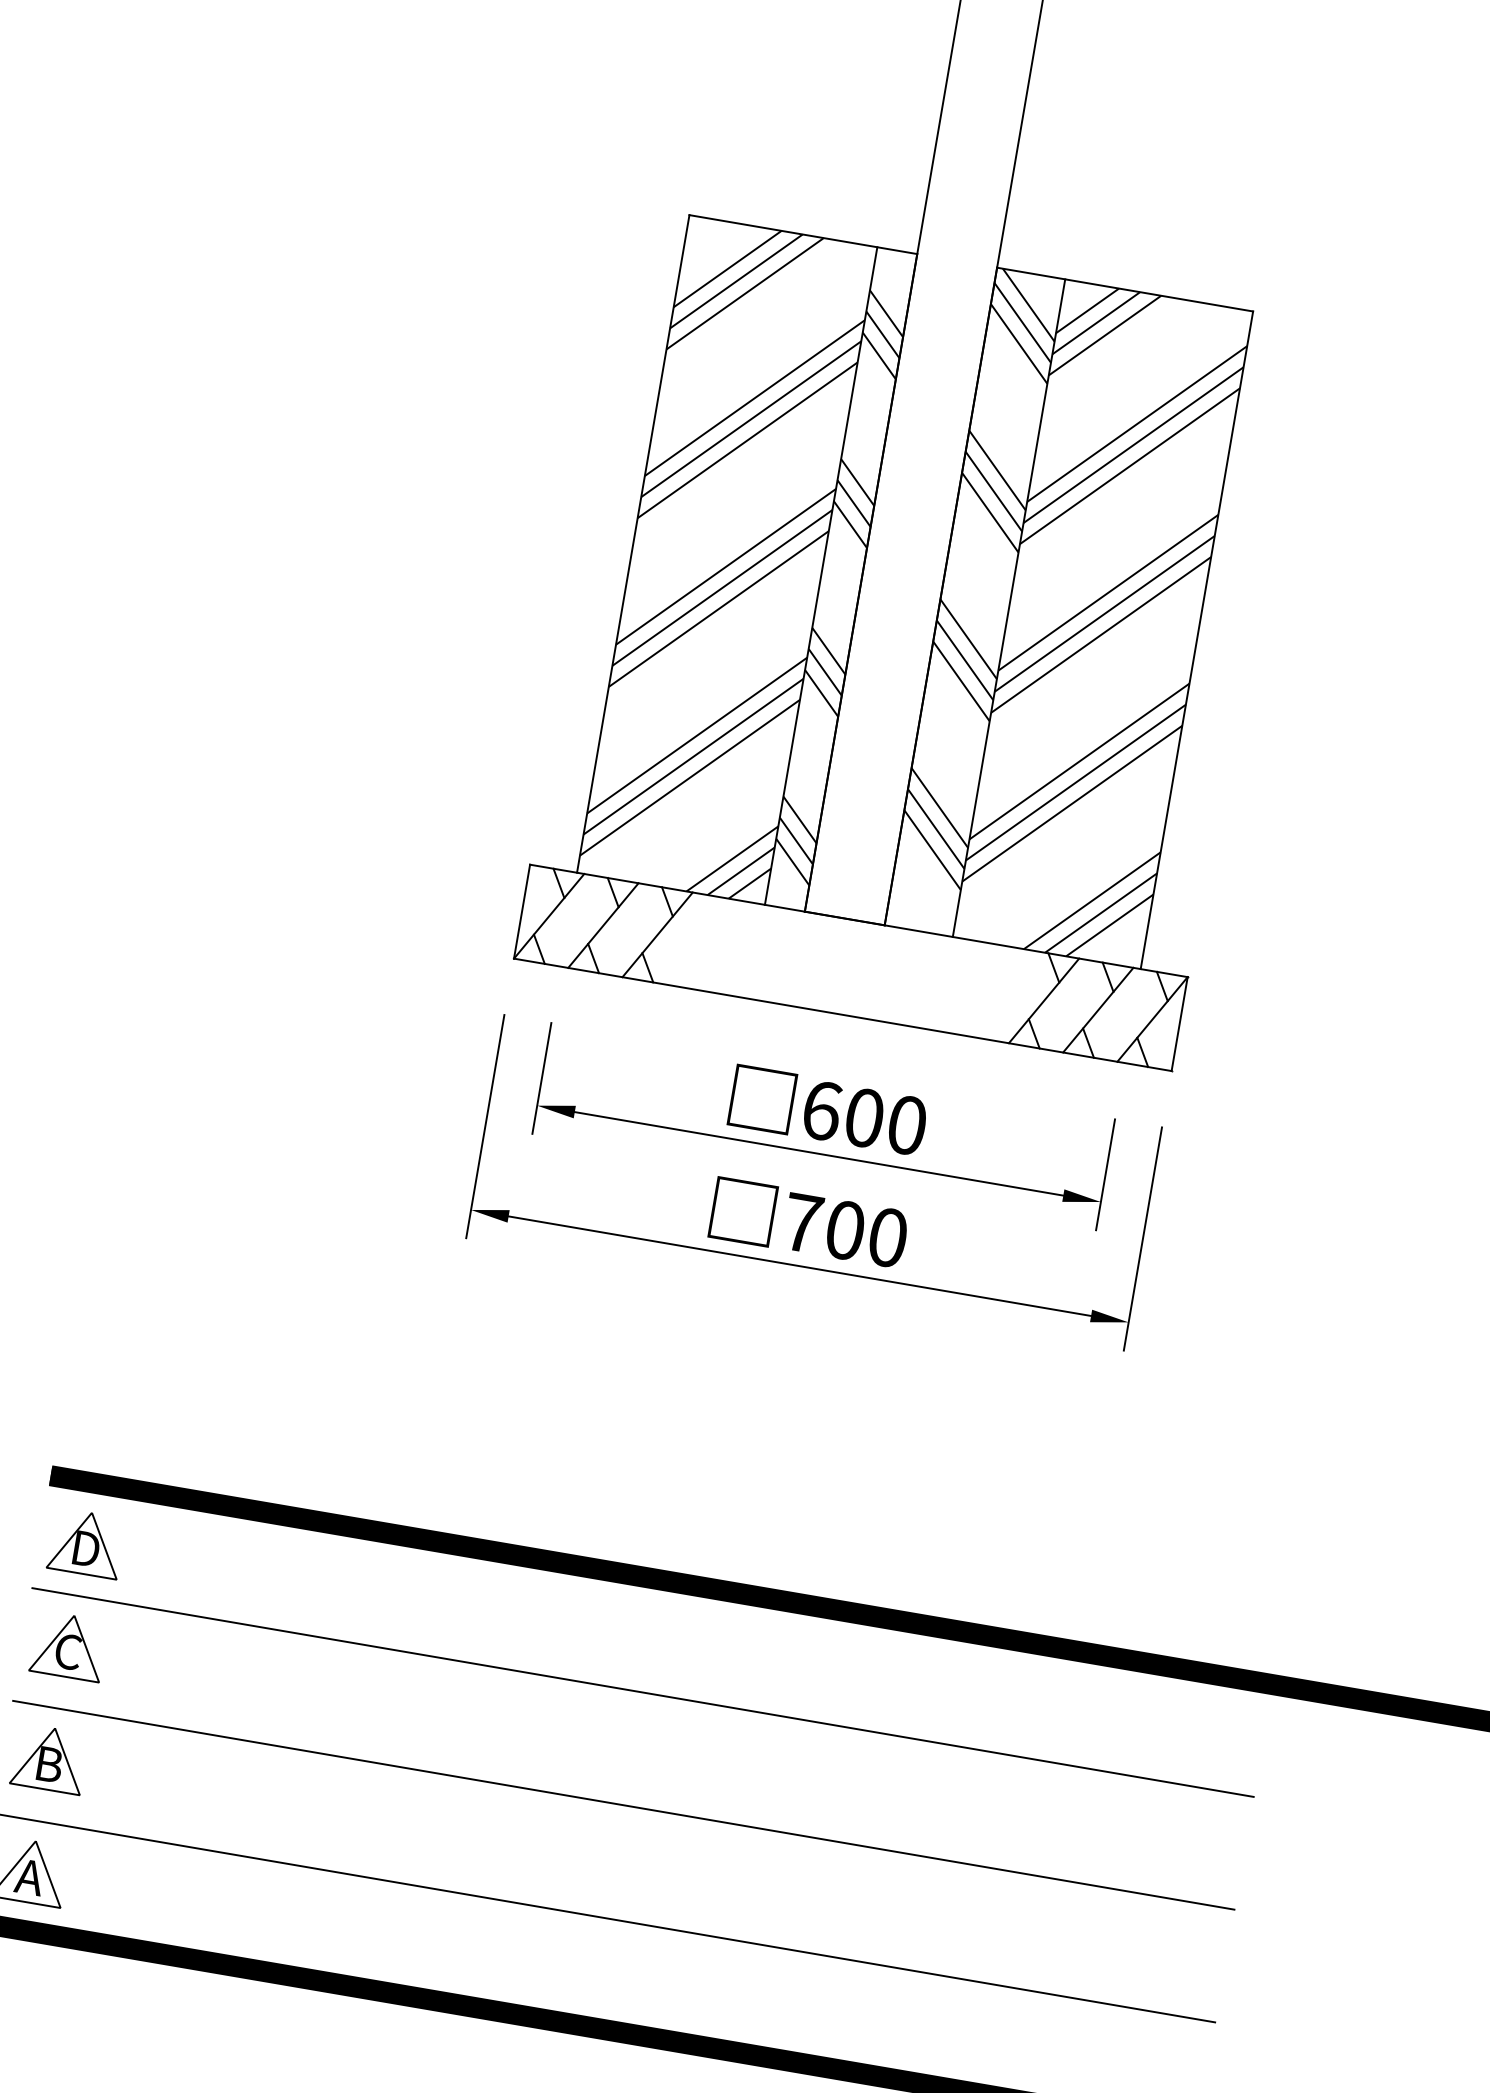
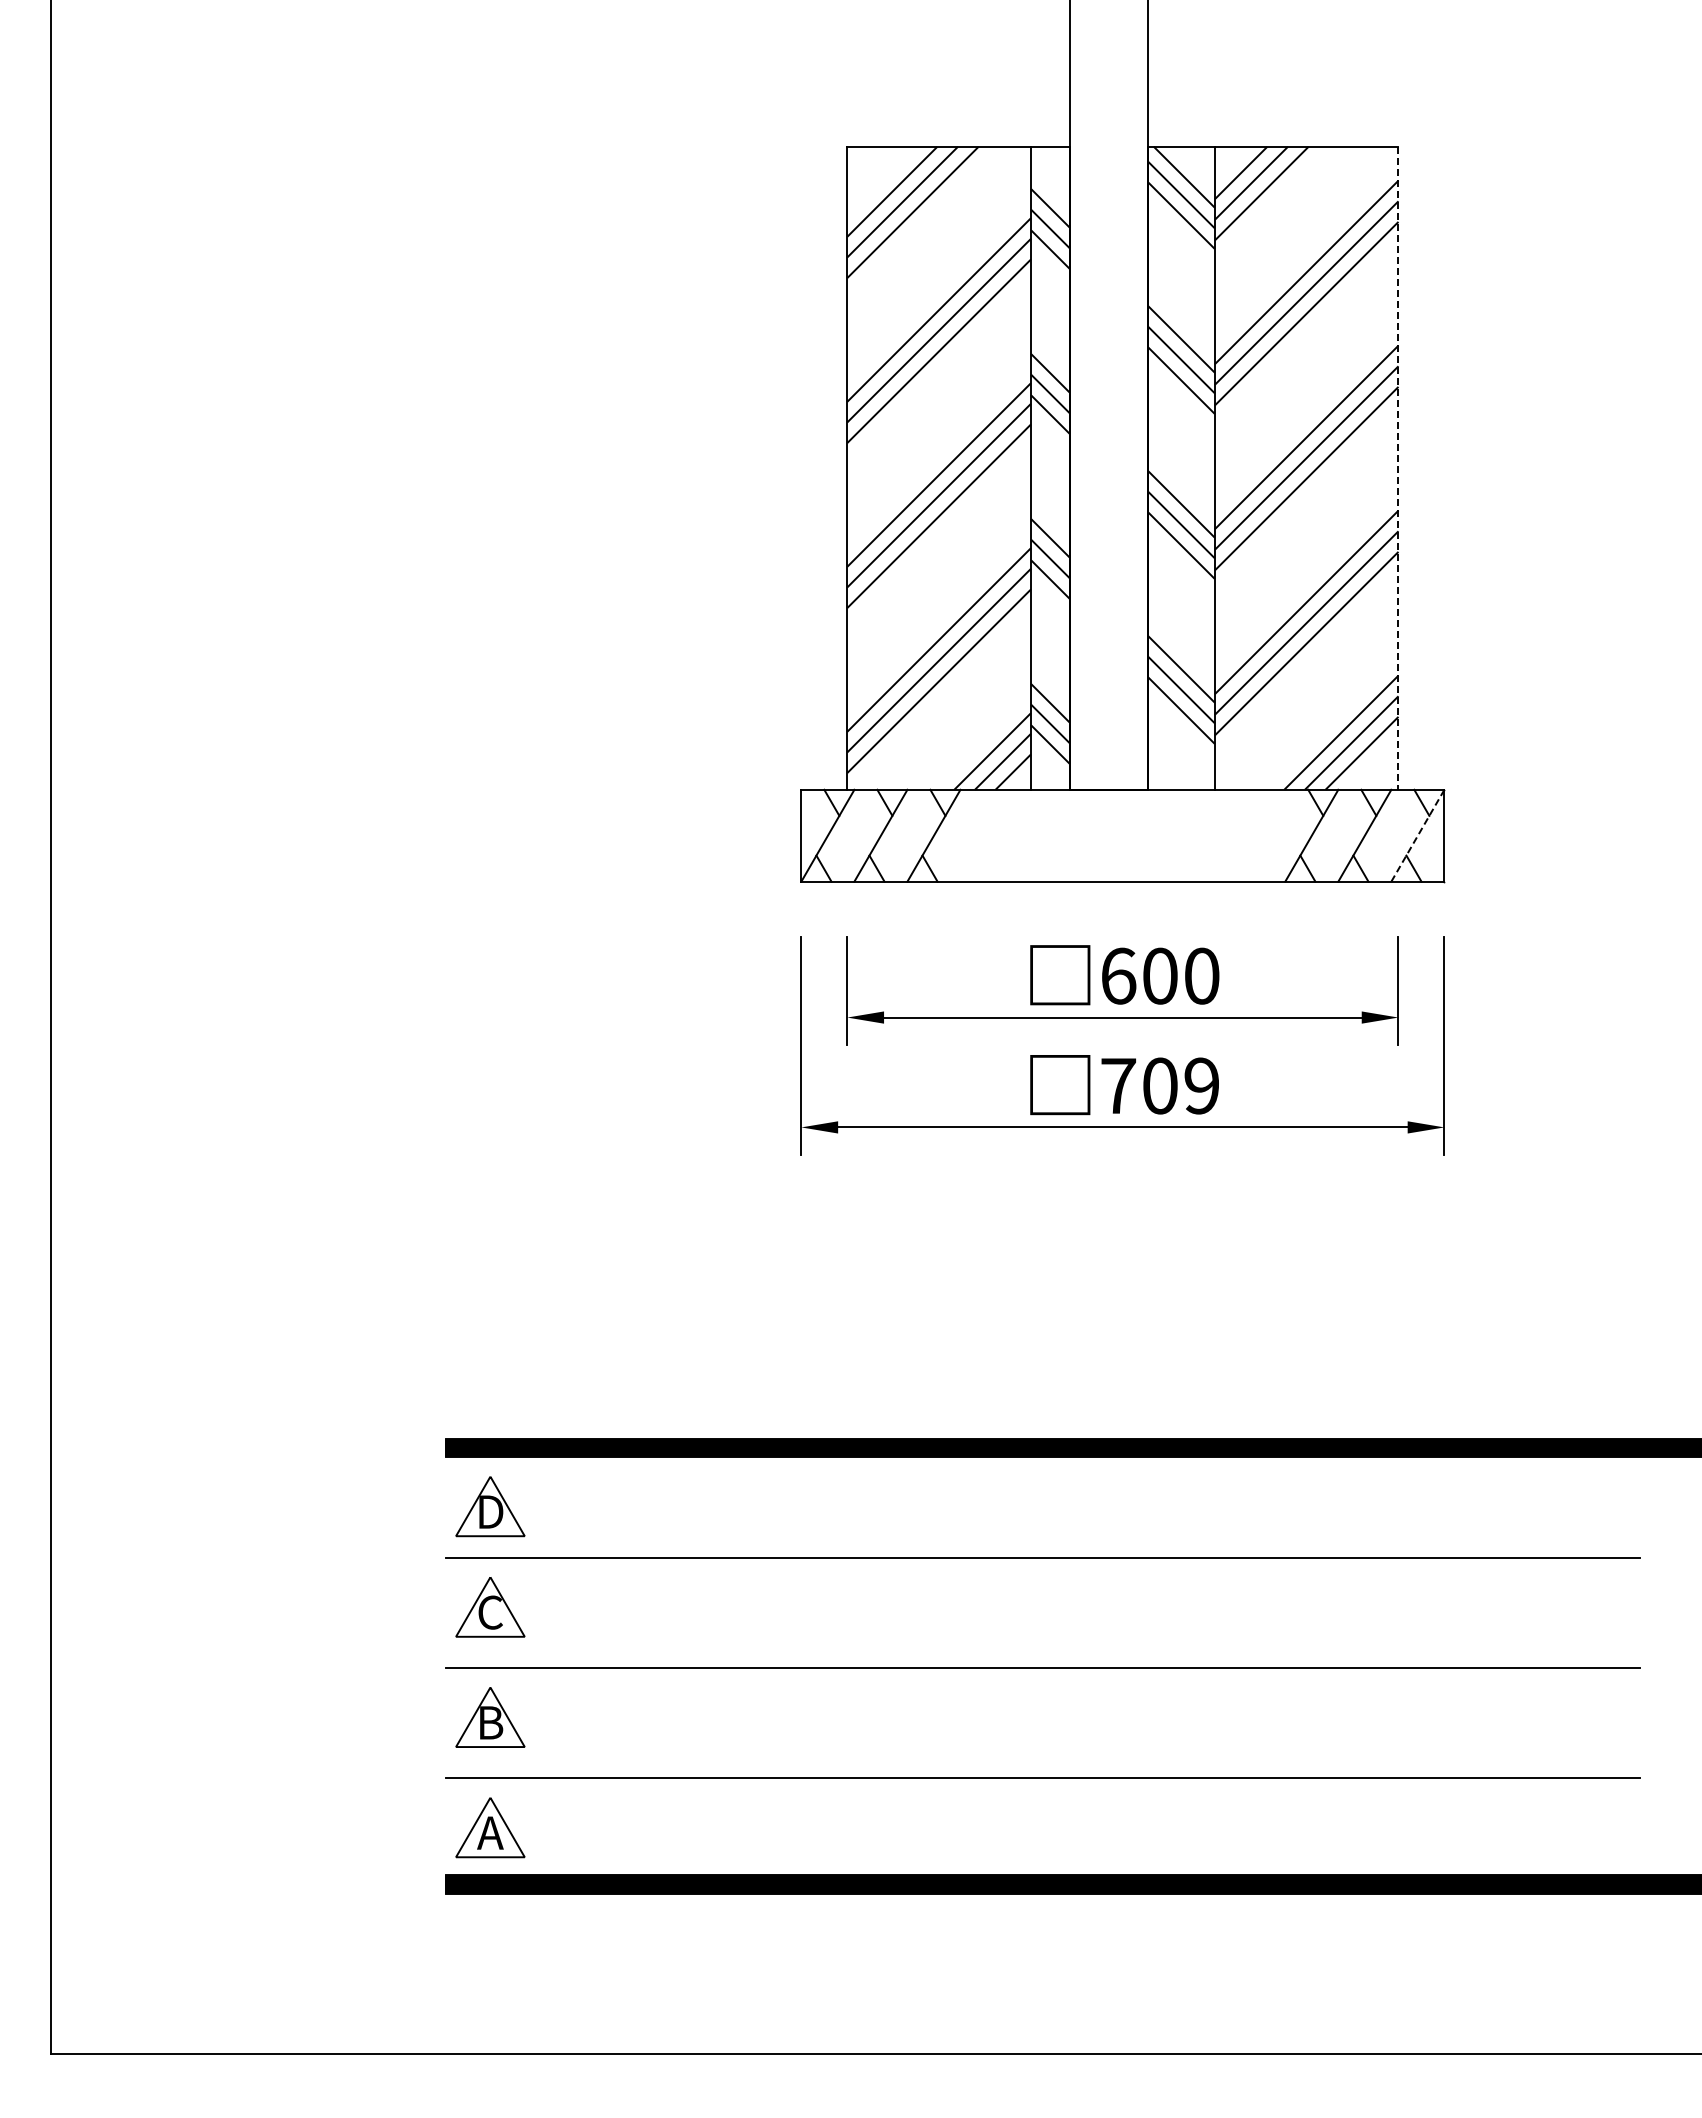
line: (1196, 640) -> (1398, 468), solid -> dashed
line: (1153, 1019) -> (1418, 835), solid -> dashed
text: (887, 1237) -> (1201, 1085), 700 -> 709

